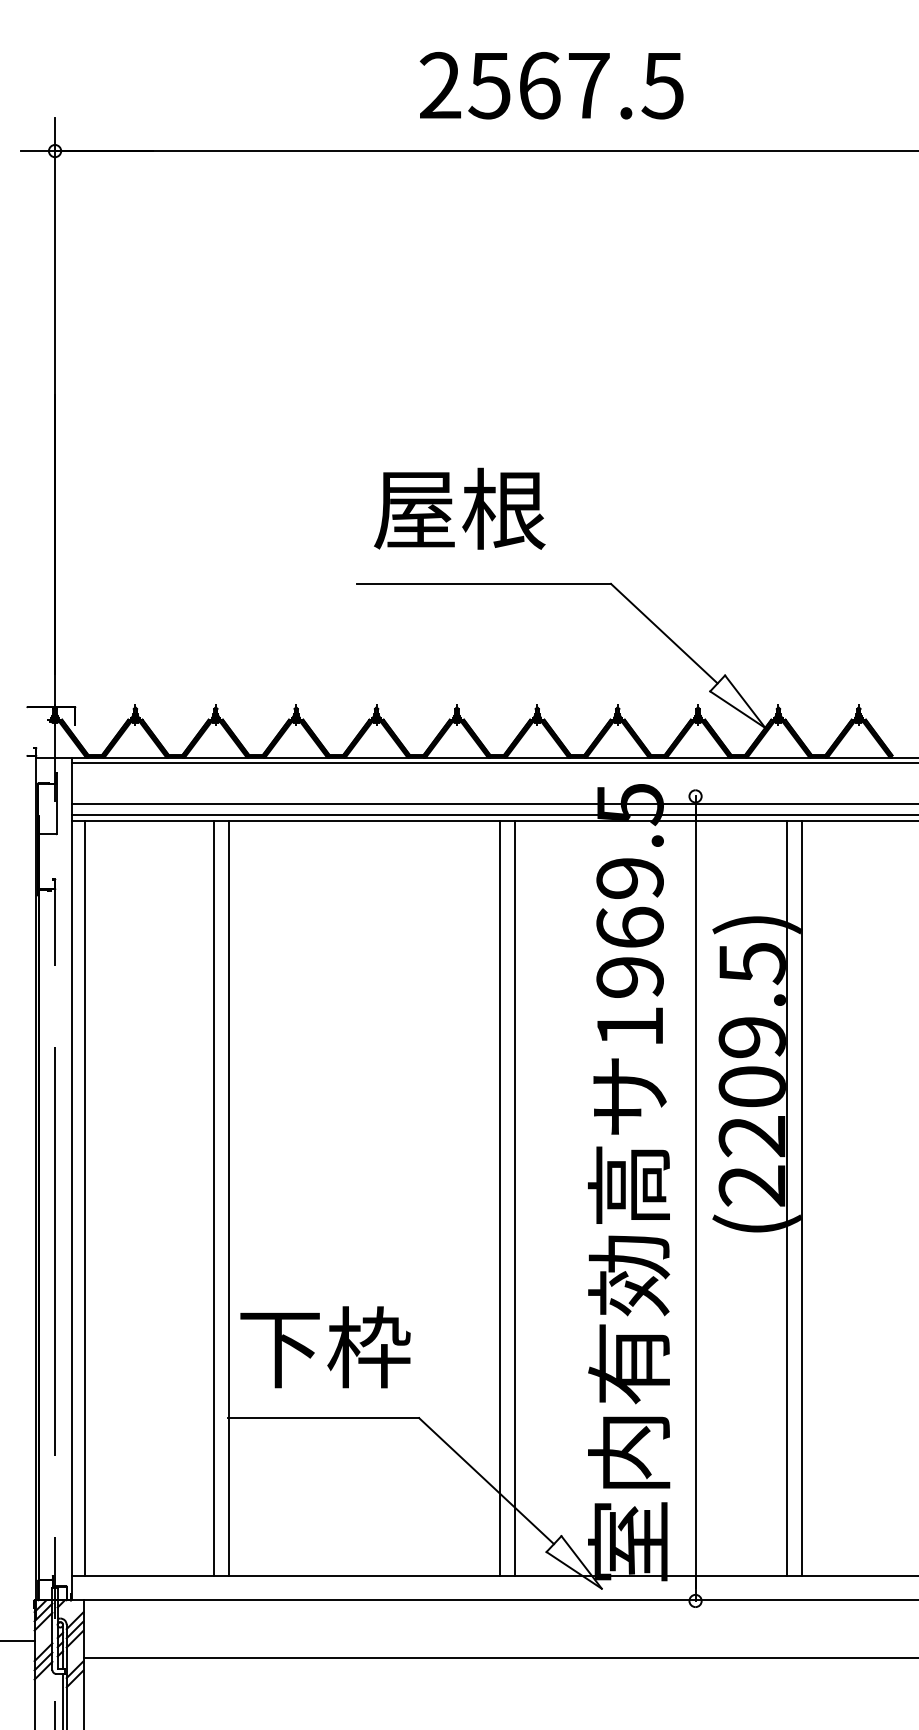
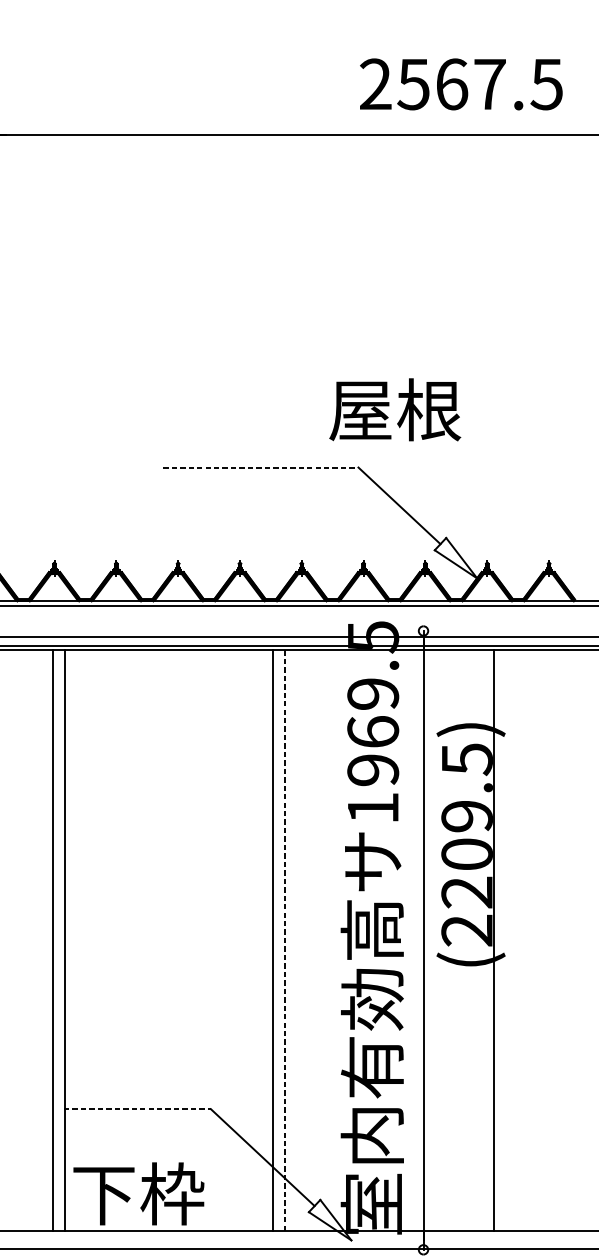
text: (551, 85) -> (461, 84), moved
text: (459, 508) -> (395, 409), moved
line: (484, 583) -> (261, 467), solid -> dashed
line: (801, 1198) -> (504, 940), removed
line: (515, 1199) -> (285, 941), solid -> dashed
text: (325, 1347) -> (138, 1194), moved
line: (323, 1418) -> (137, 1109), solid -> dashed

